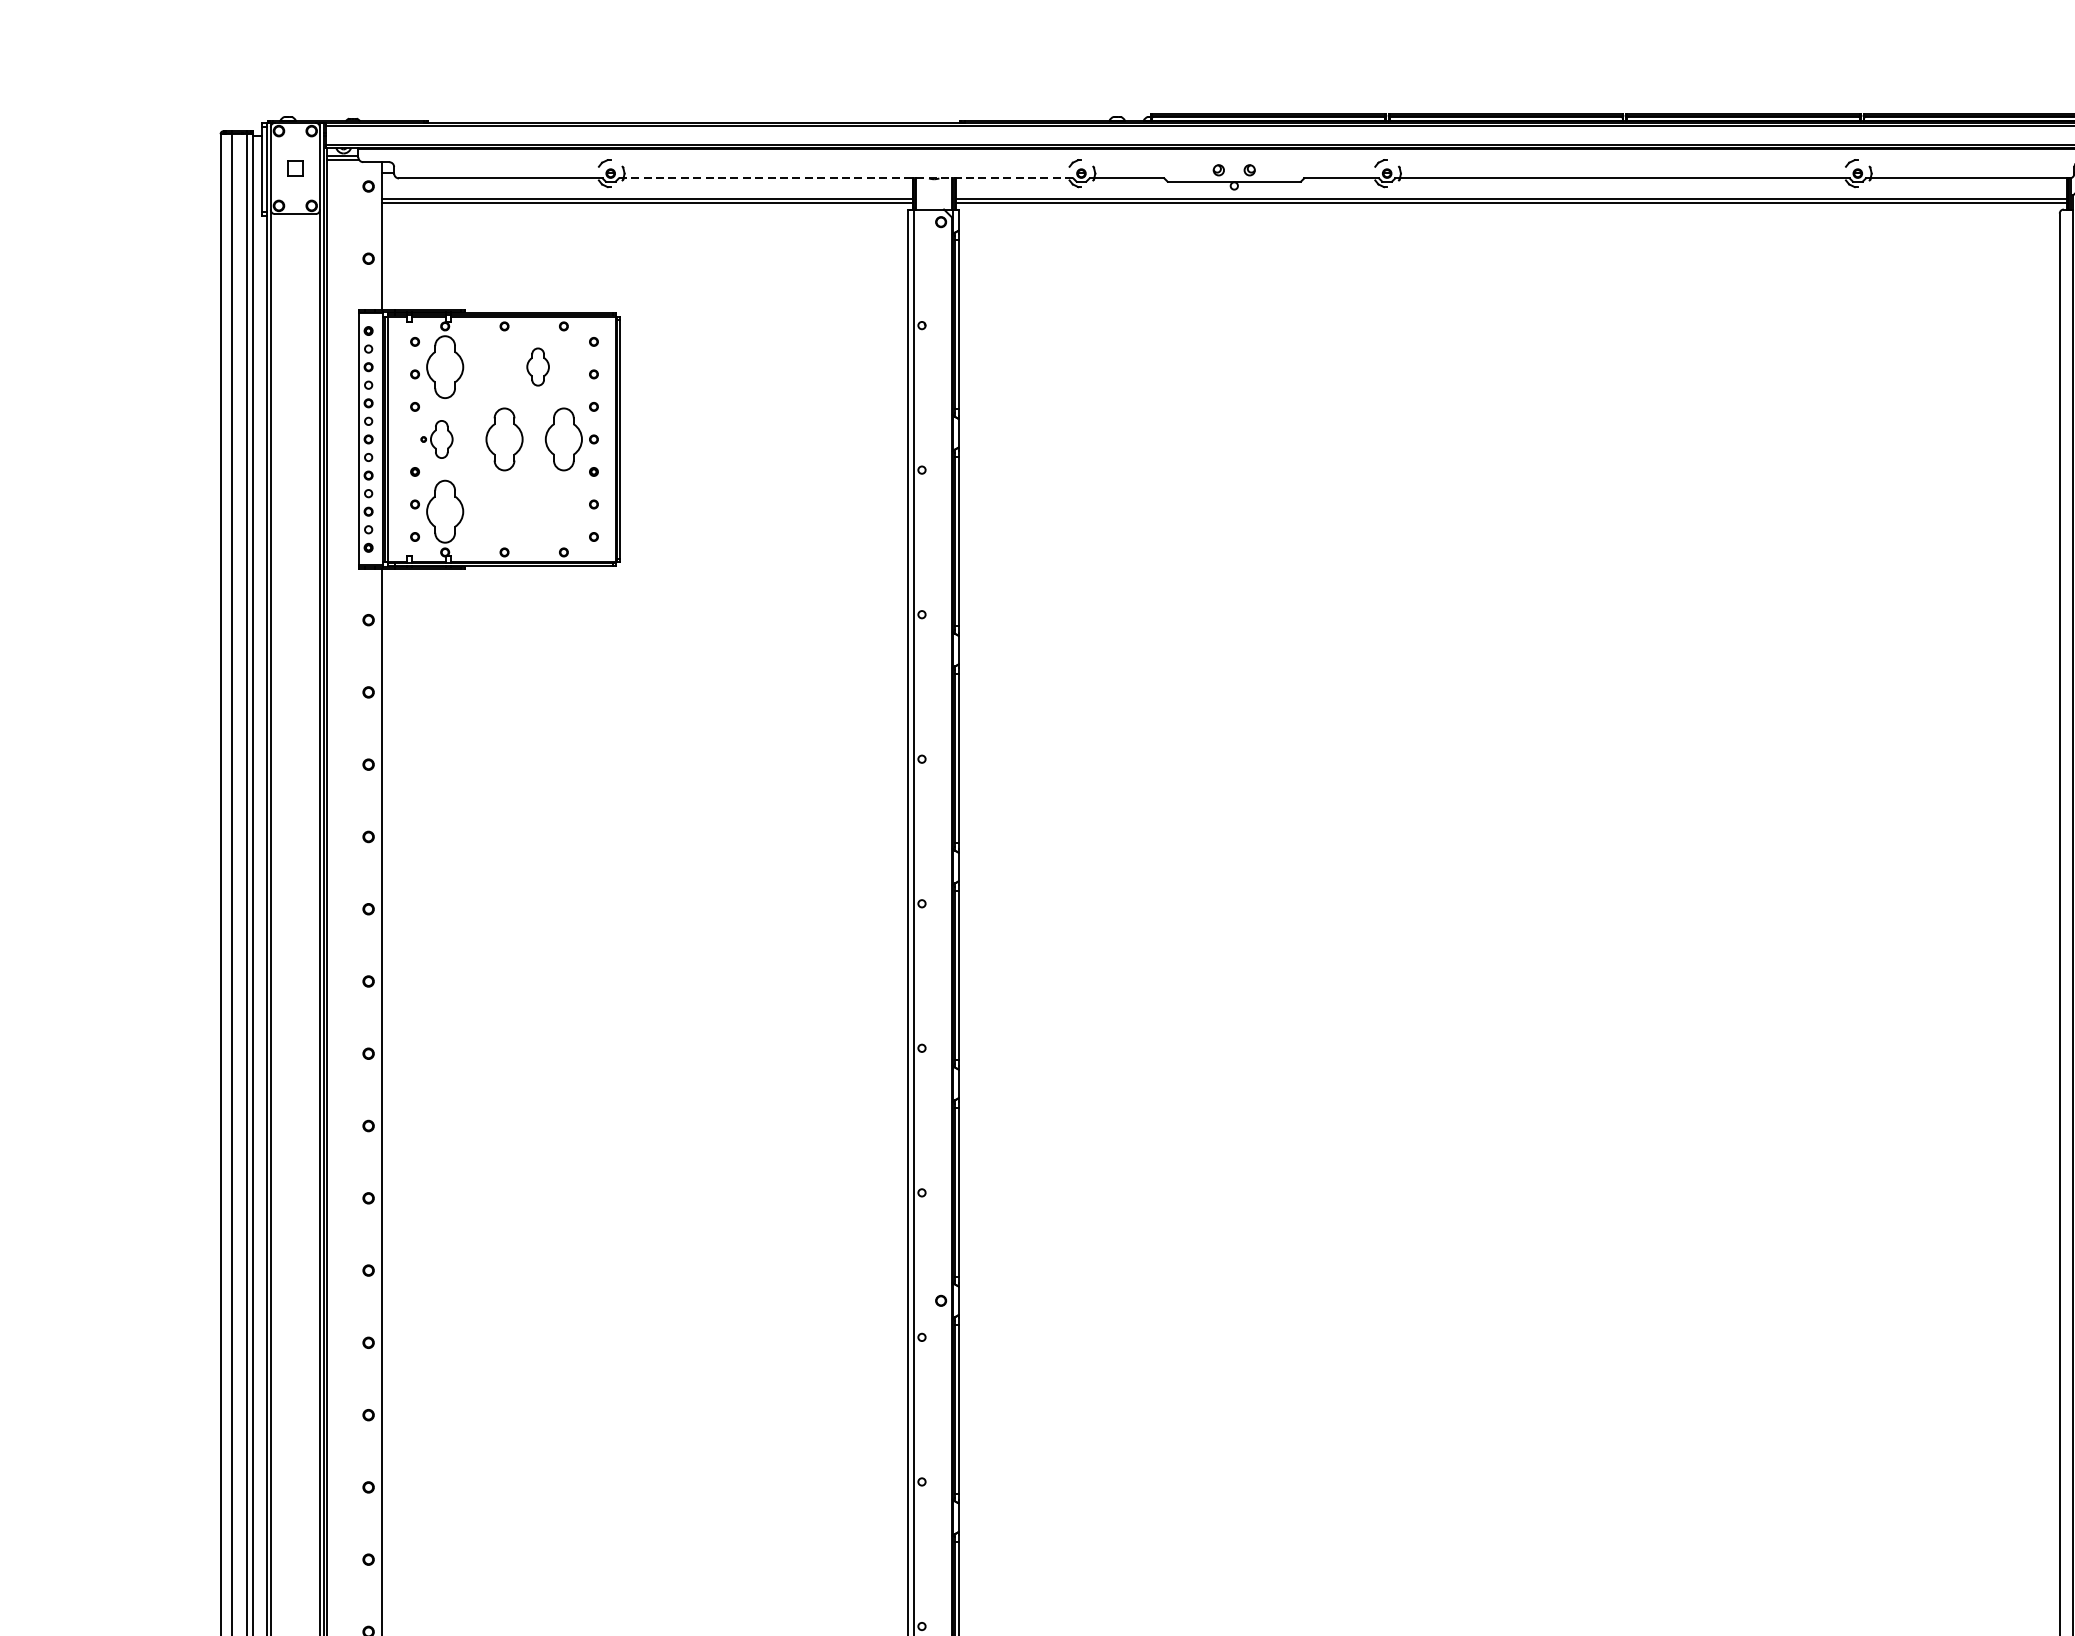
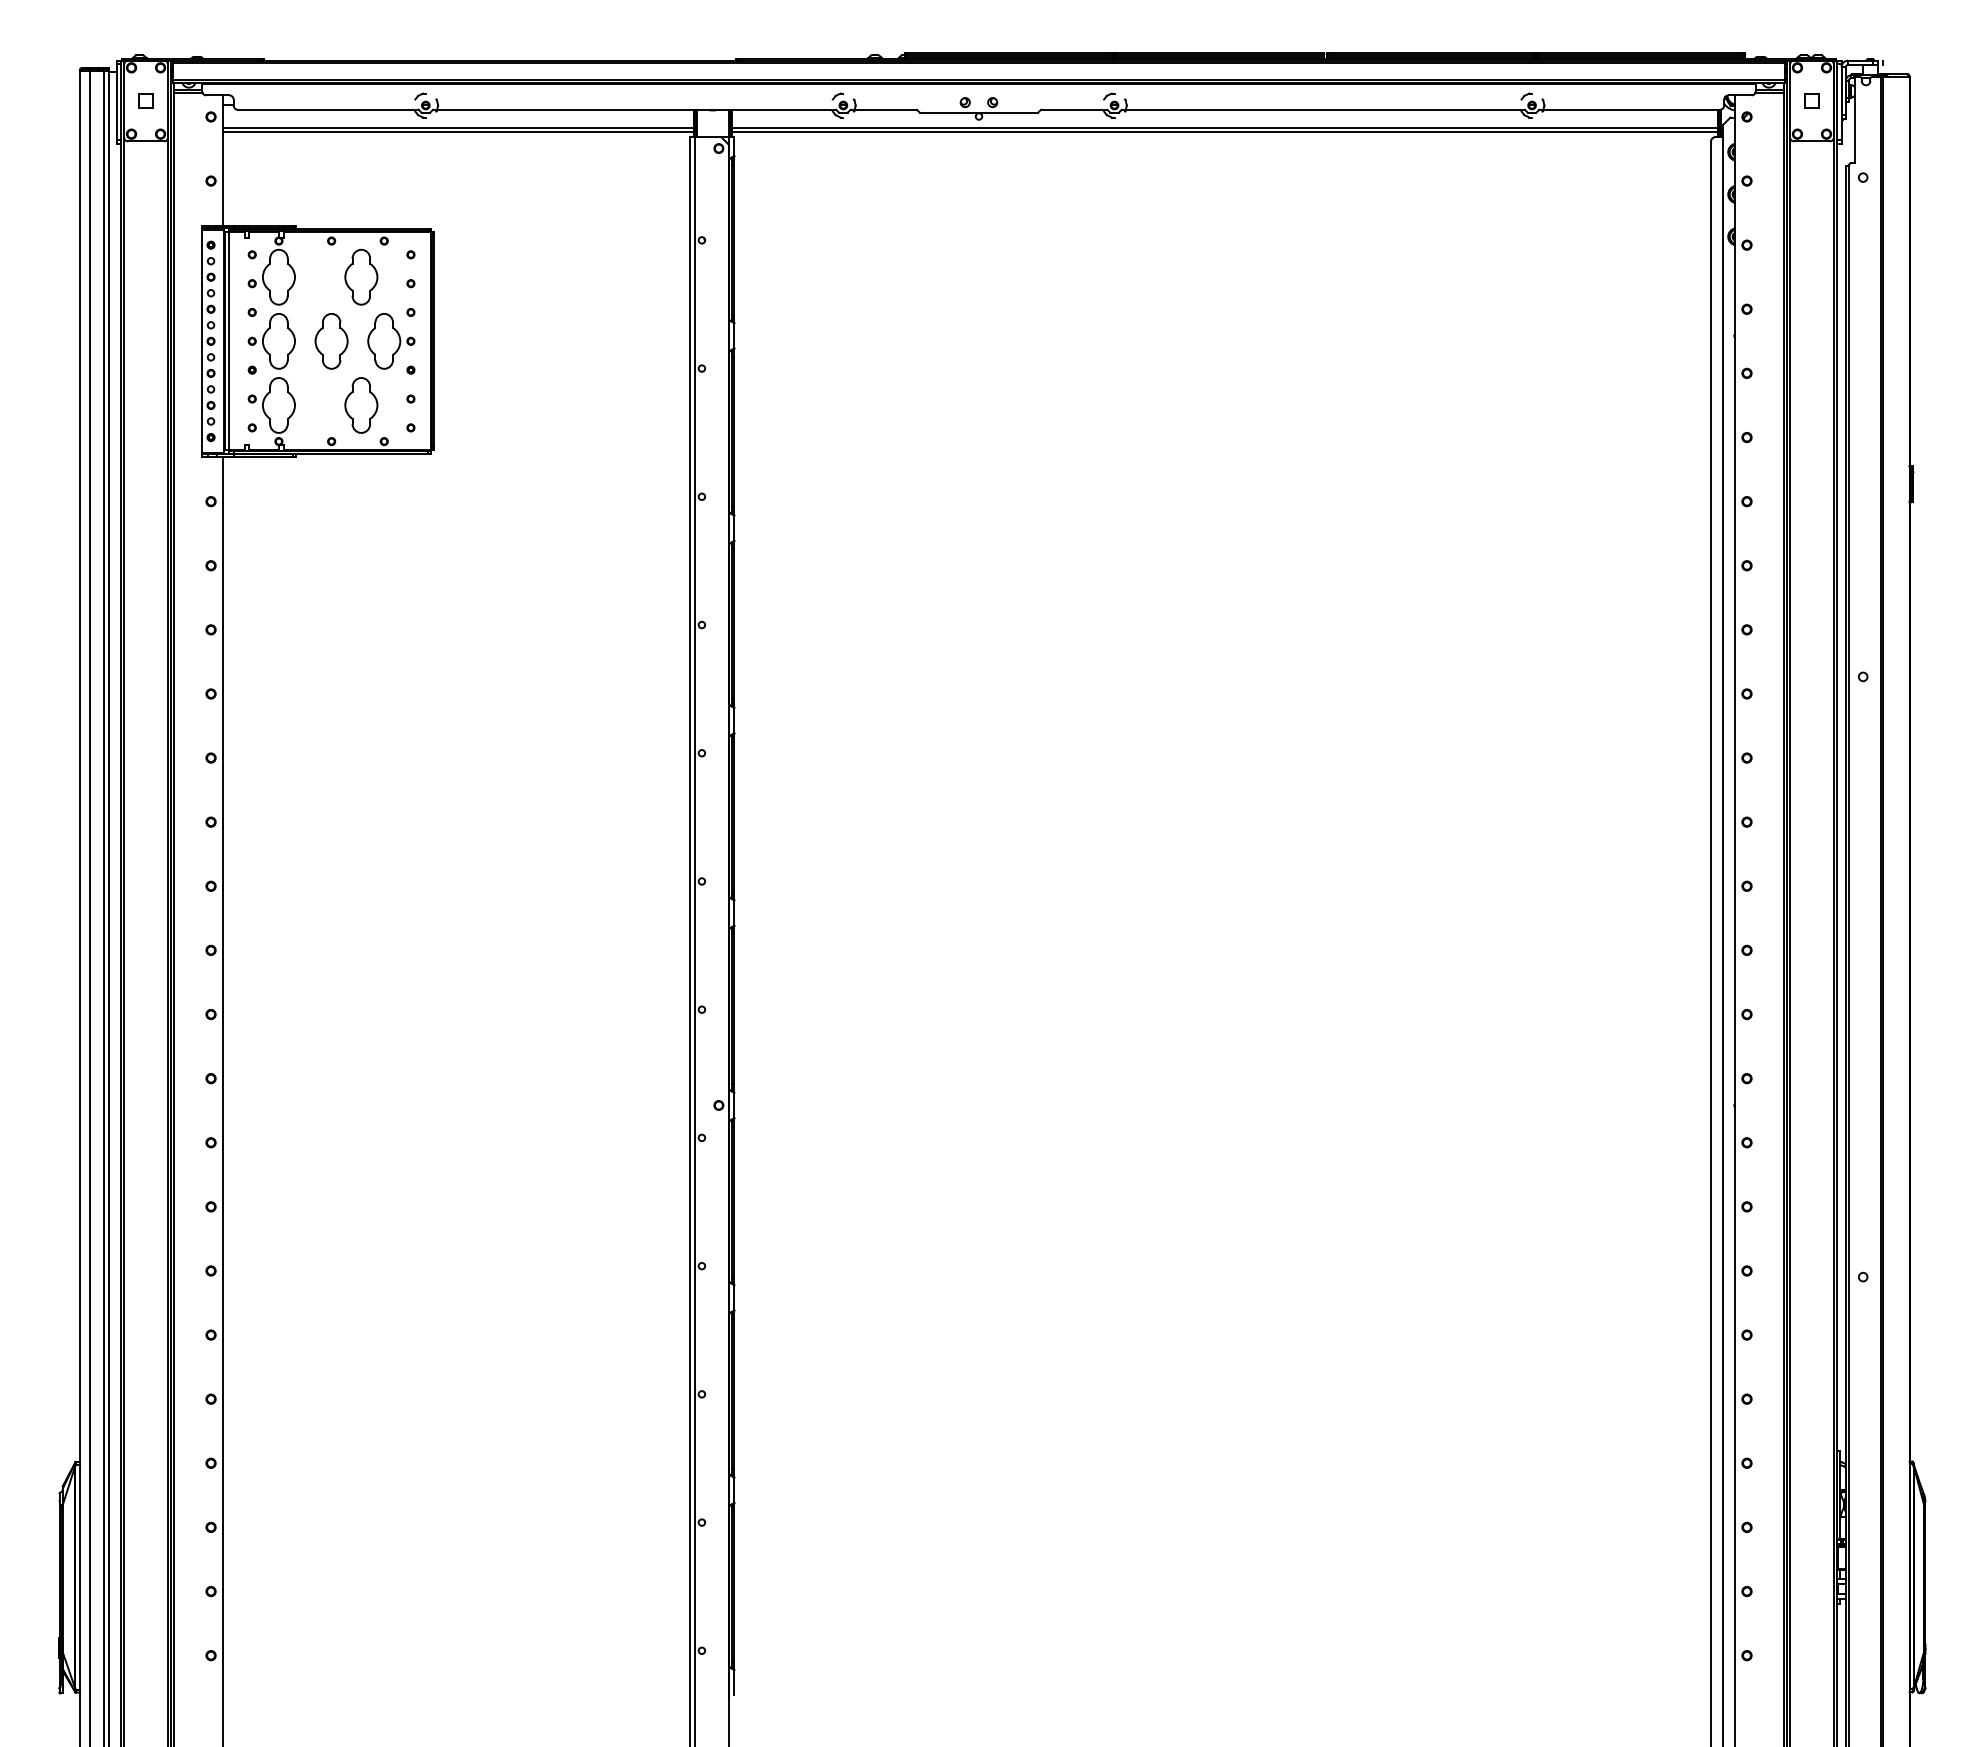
line: (845, 178) -> (634, 109), dashed -> solid
part: (538, 366) -> (361, 276), size x1.67
part: (436, 439) -> (271, 341), size x1.67
part: (538, 511) -> (361, 405), added

